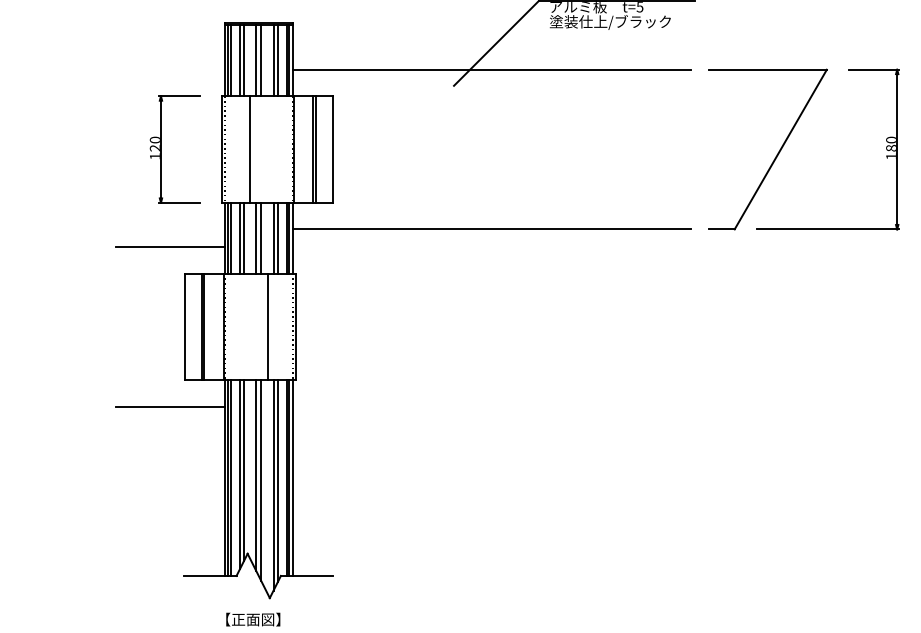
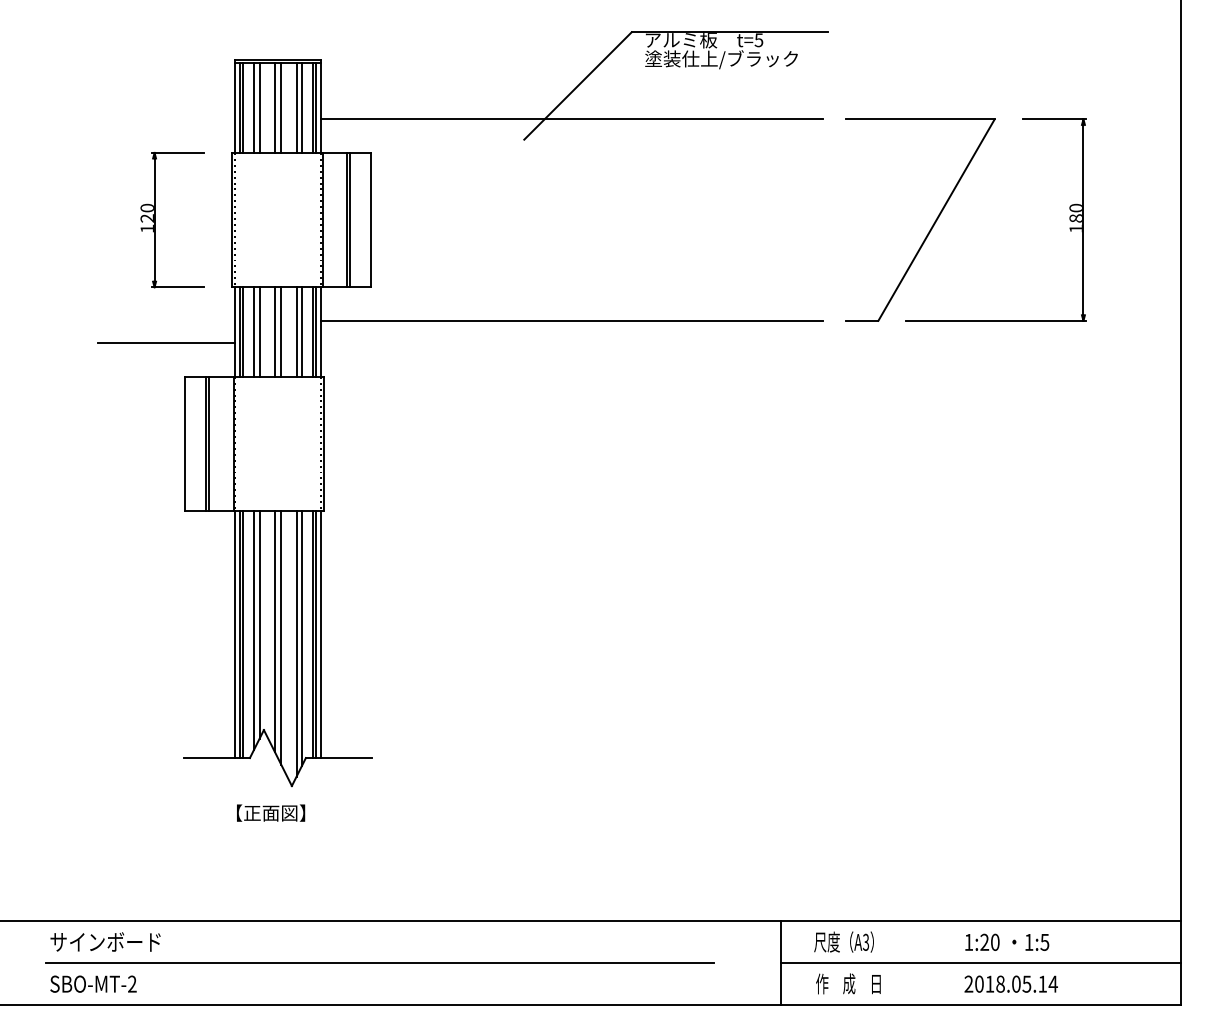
line: (249, 149) -> (266, 219), removed
line: (267, 326) -> (289, 443), removed
line: (170, 406) -> (166, 544), removed

